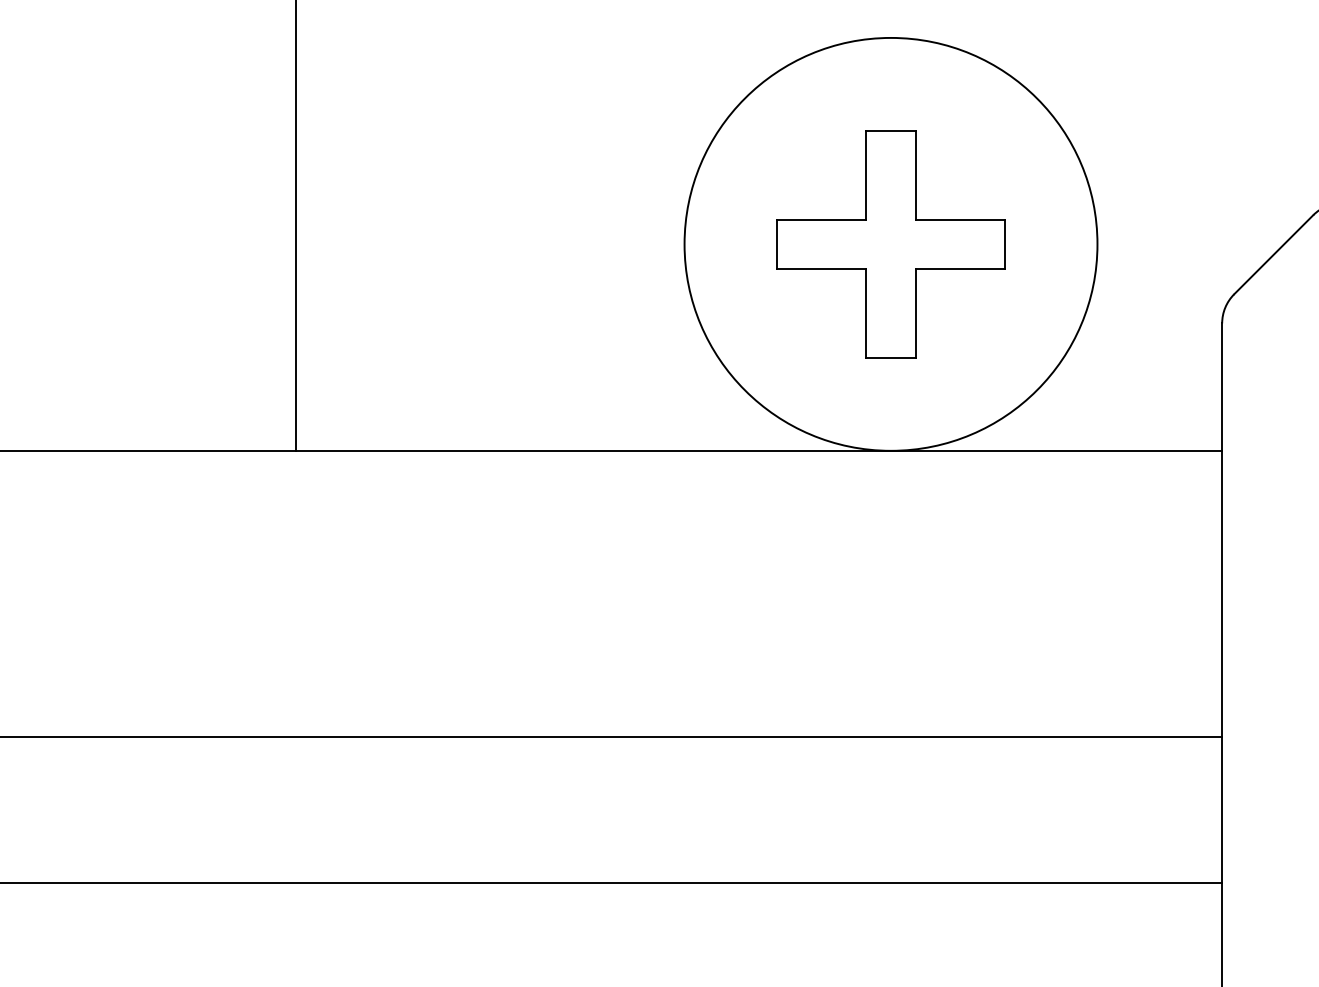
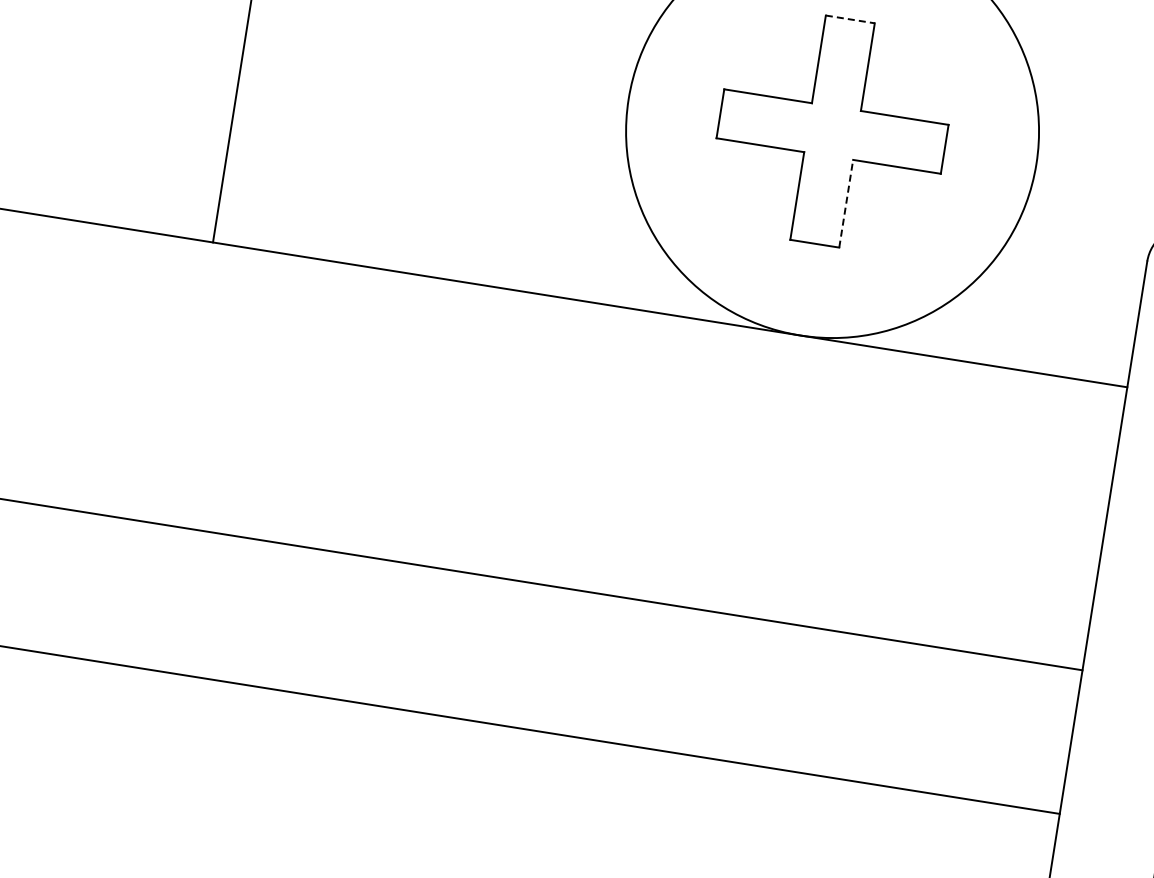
line: (891, 130) -> (850, 19), solid -> dashed
line: (915, 313) -> (845, 203), solid -> dashed

